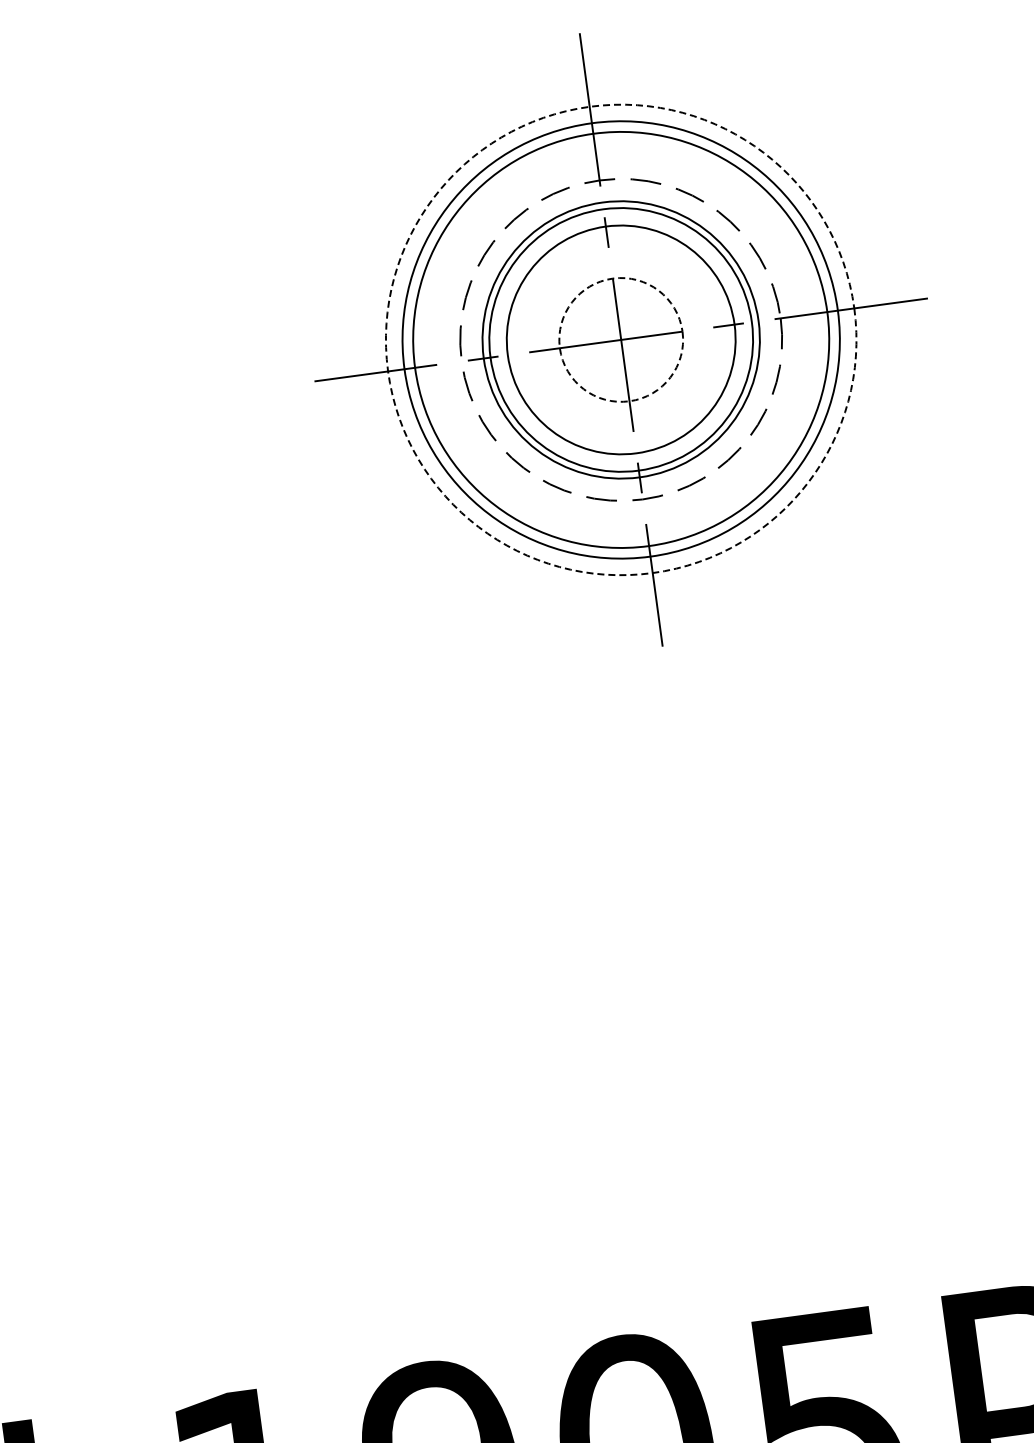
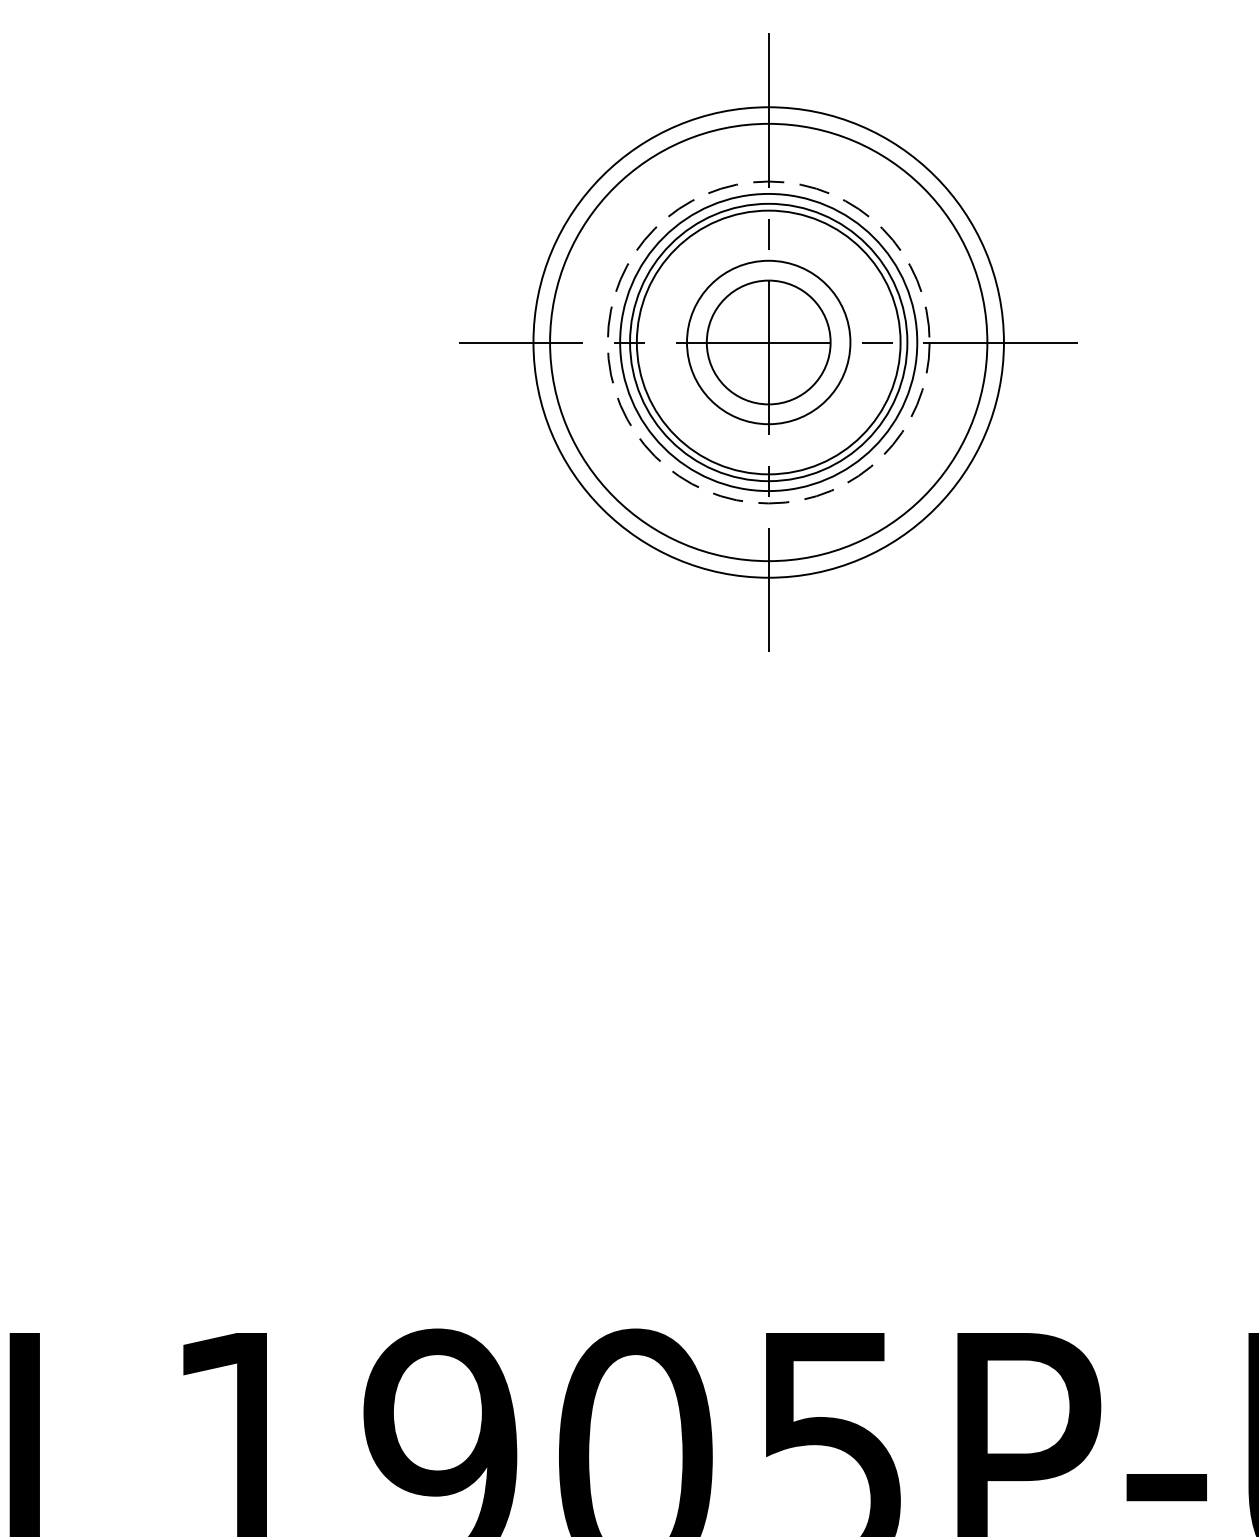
circle: (620, 339) -> (768, 342), dashed -> solid
circle: (620, 339) -> (768, 342), dashed -> solid
circle: (620, 339) -> (768, 342), size x0.71
circle: (620, 339) -> (768, 342), size x0.71

